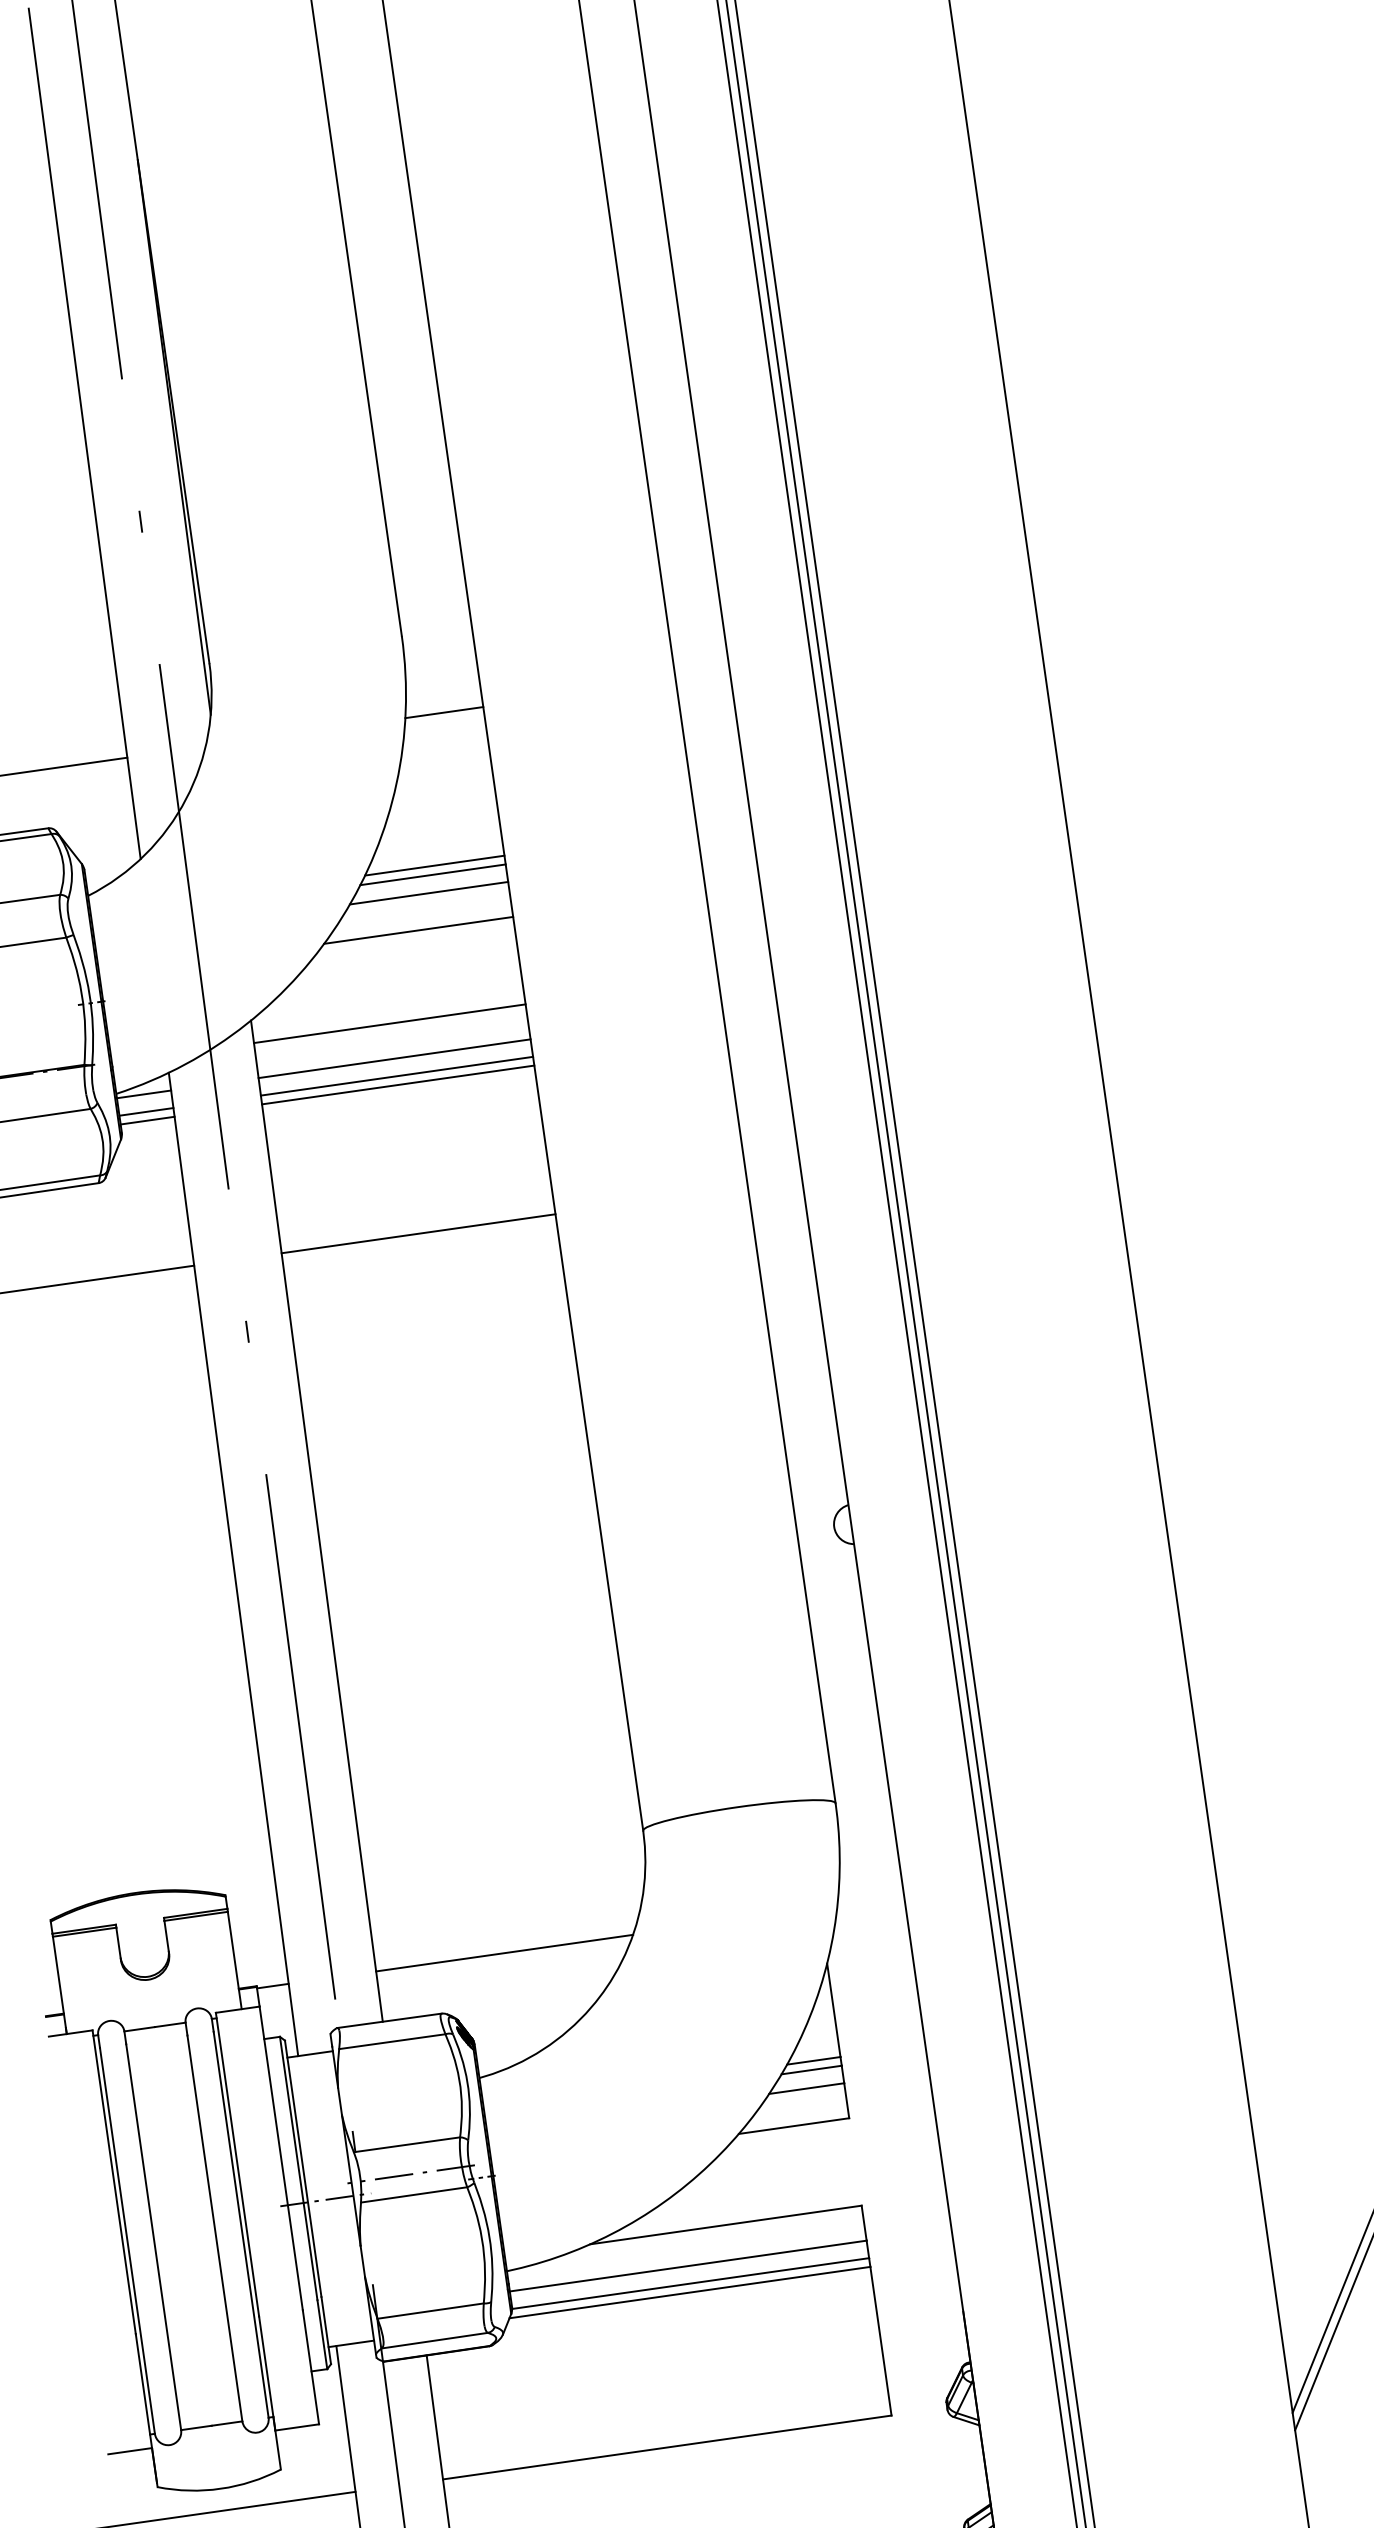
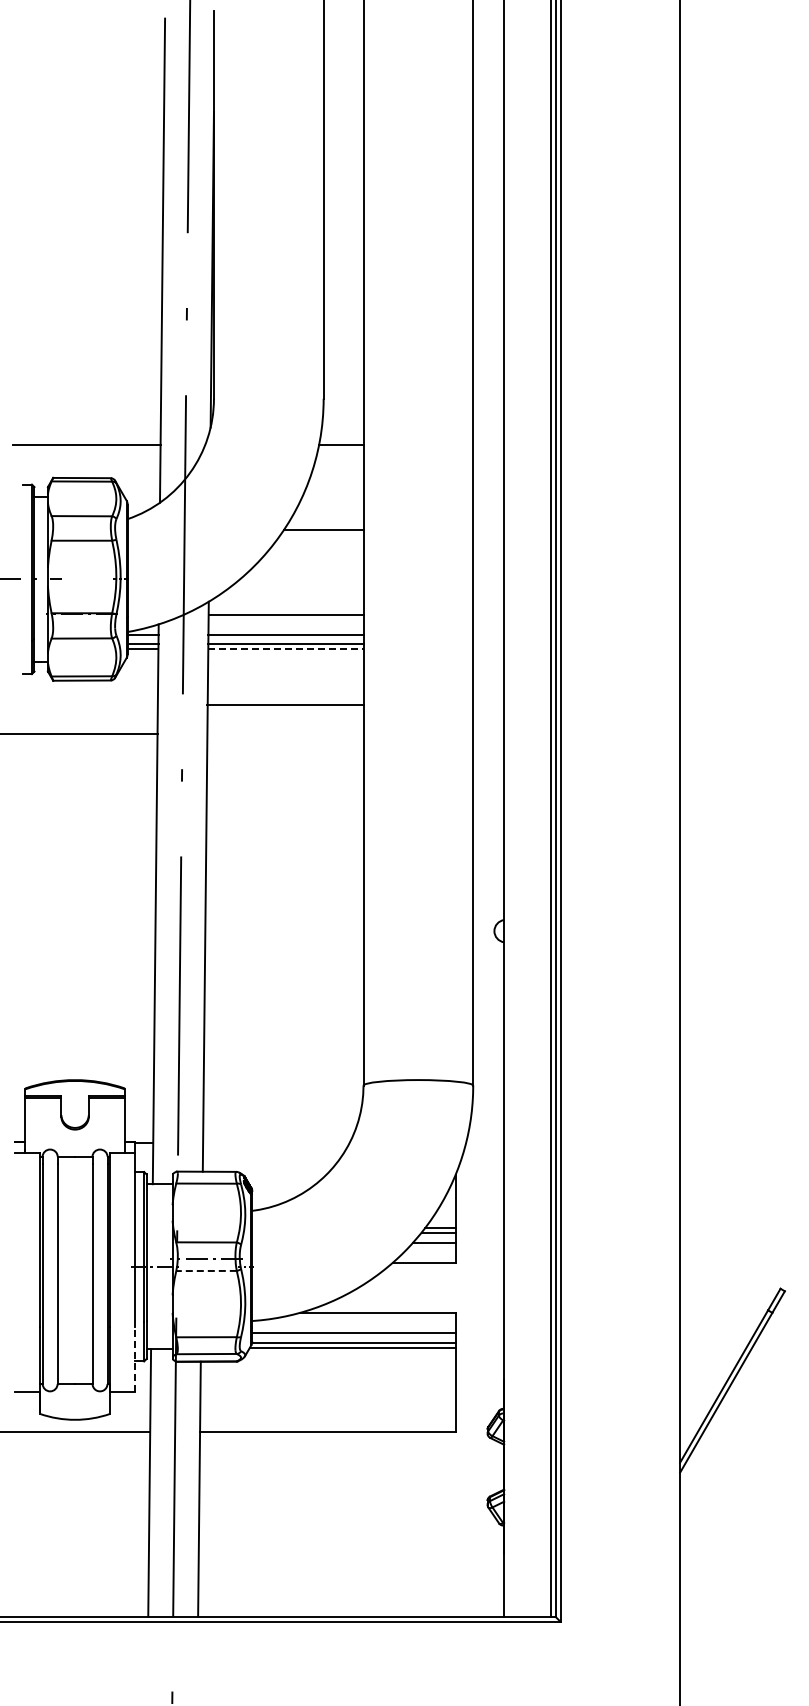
line: (431, 874) -> (321, 534), removed
line: (429, 892) -> (318, 544), removed
line: (418, 930) -> (309, 564), removed
line: (397, 1085) -> (285, 649), solid -> dashed
line: (418, 1234) -> (285, 705), moved
line: (504, 1953) -> (276, 1143), removed
line: (413, 2194) -> (206, 1270), solid -> dashed
line: (311, 2367) -> (135, 1359), solid -> dashed

